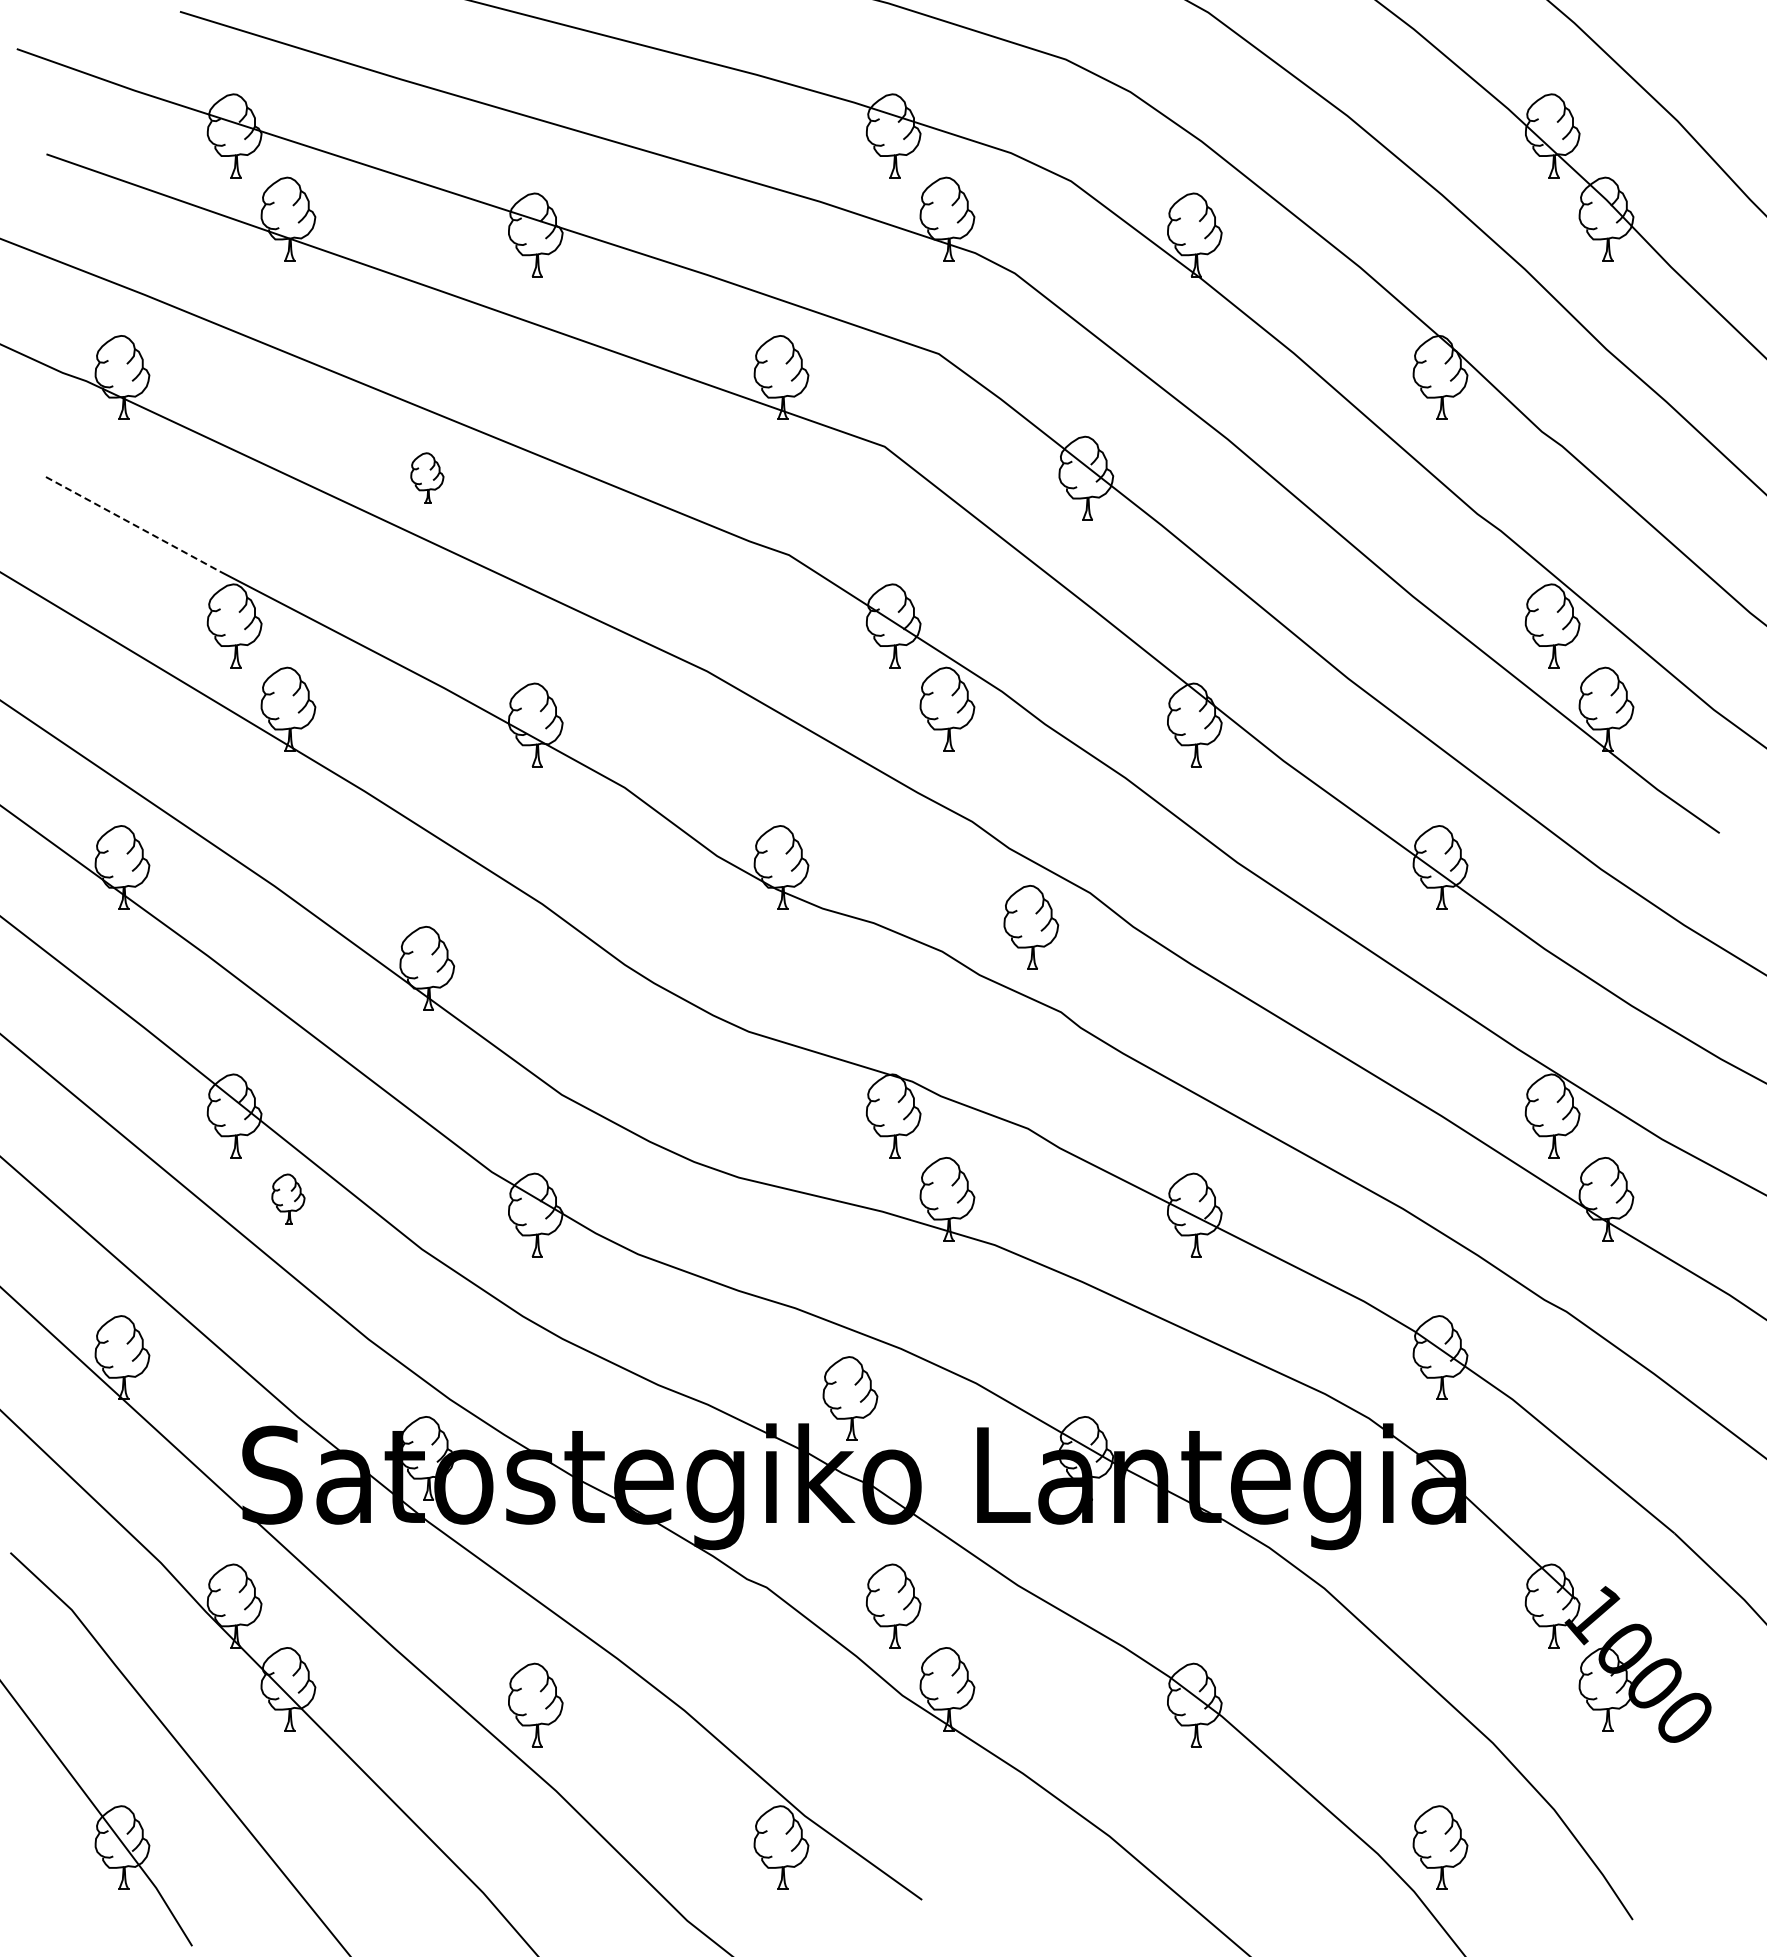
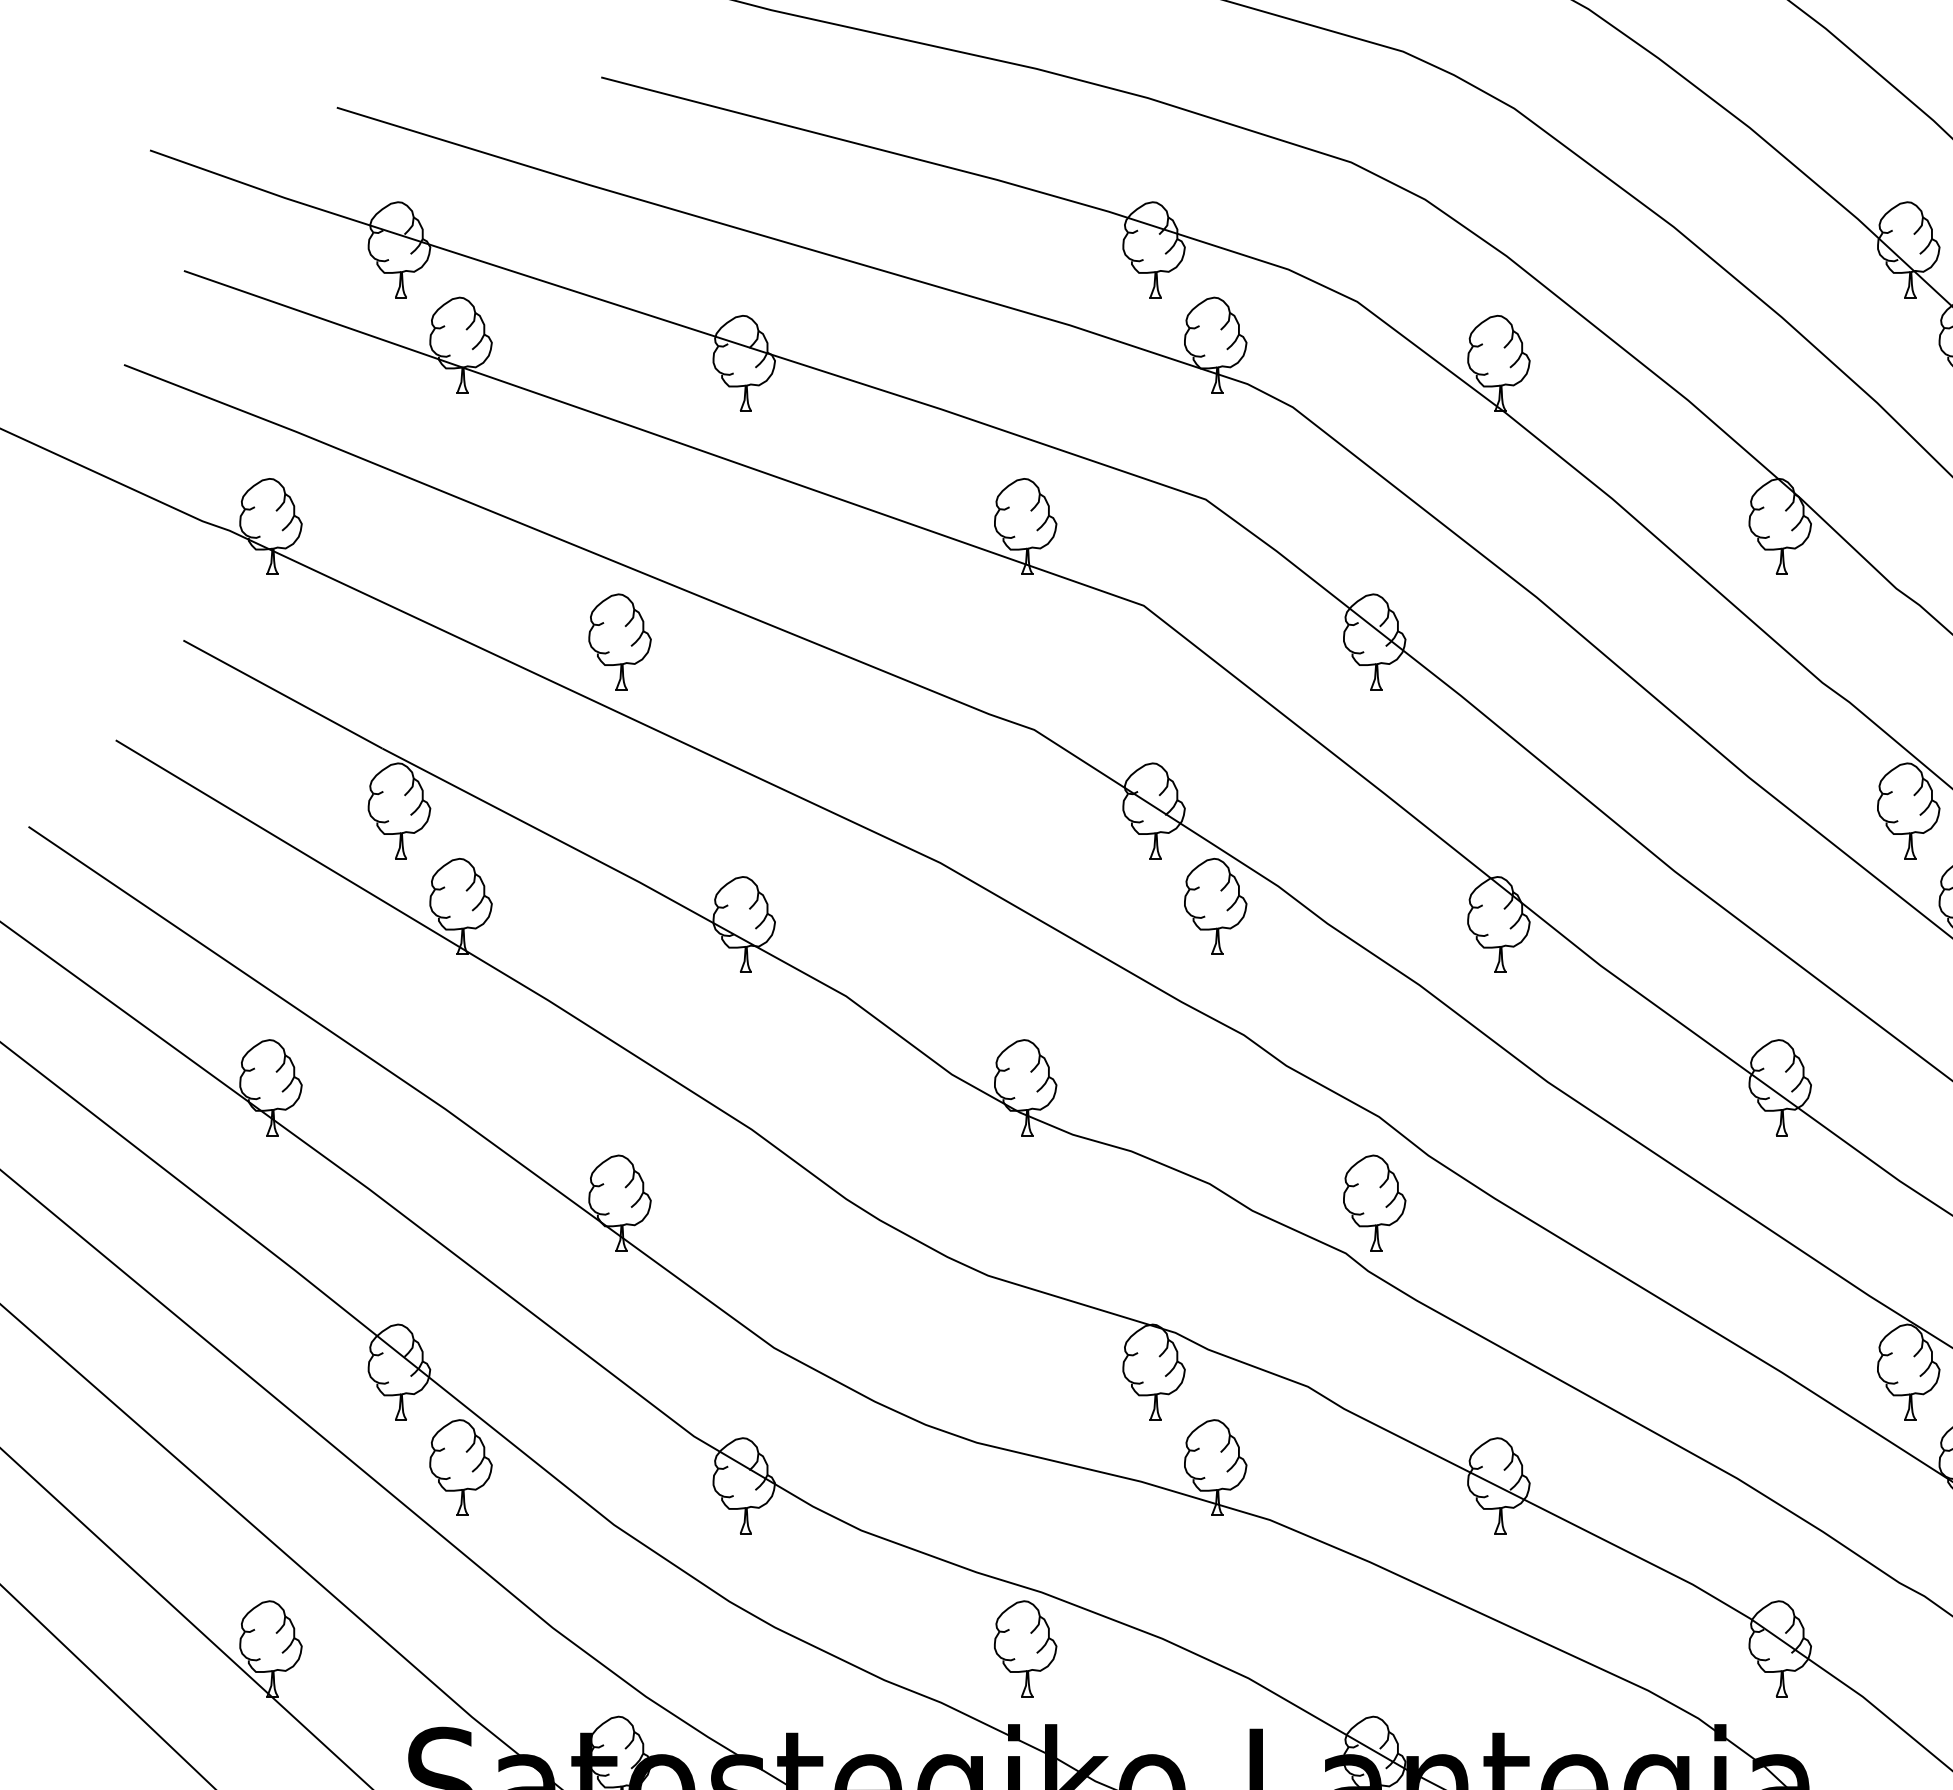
part: (427, 477) -> (620, 641), size x1.67
line: (132, 524) -> (282, 694), dashed -> solid
part: (1031, 927) -> (1374, 1203), moved
part: (288, 1199) -> (461, 1467), size x1.67
part: (850, 1398) -> (1025, 1648), moved

